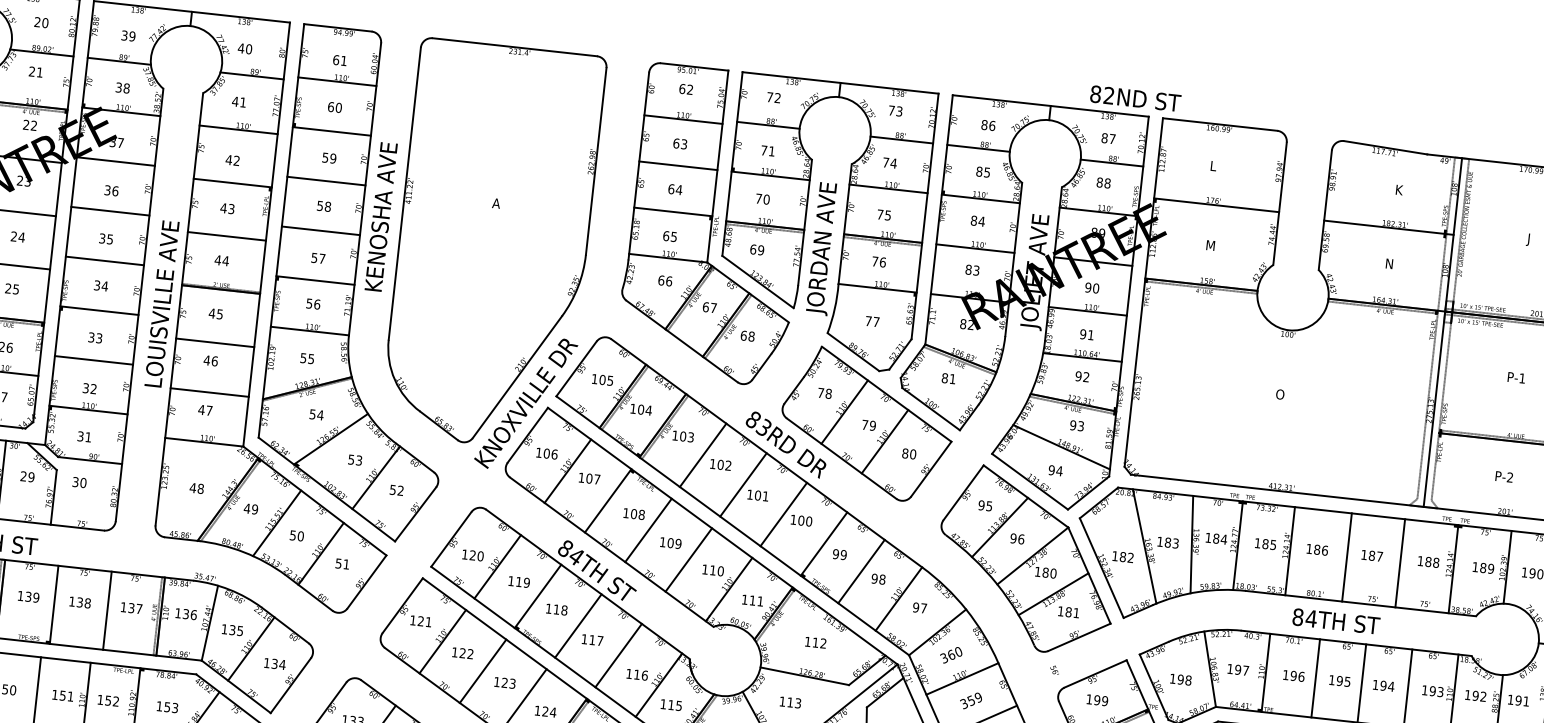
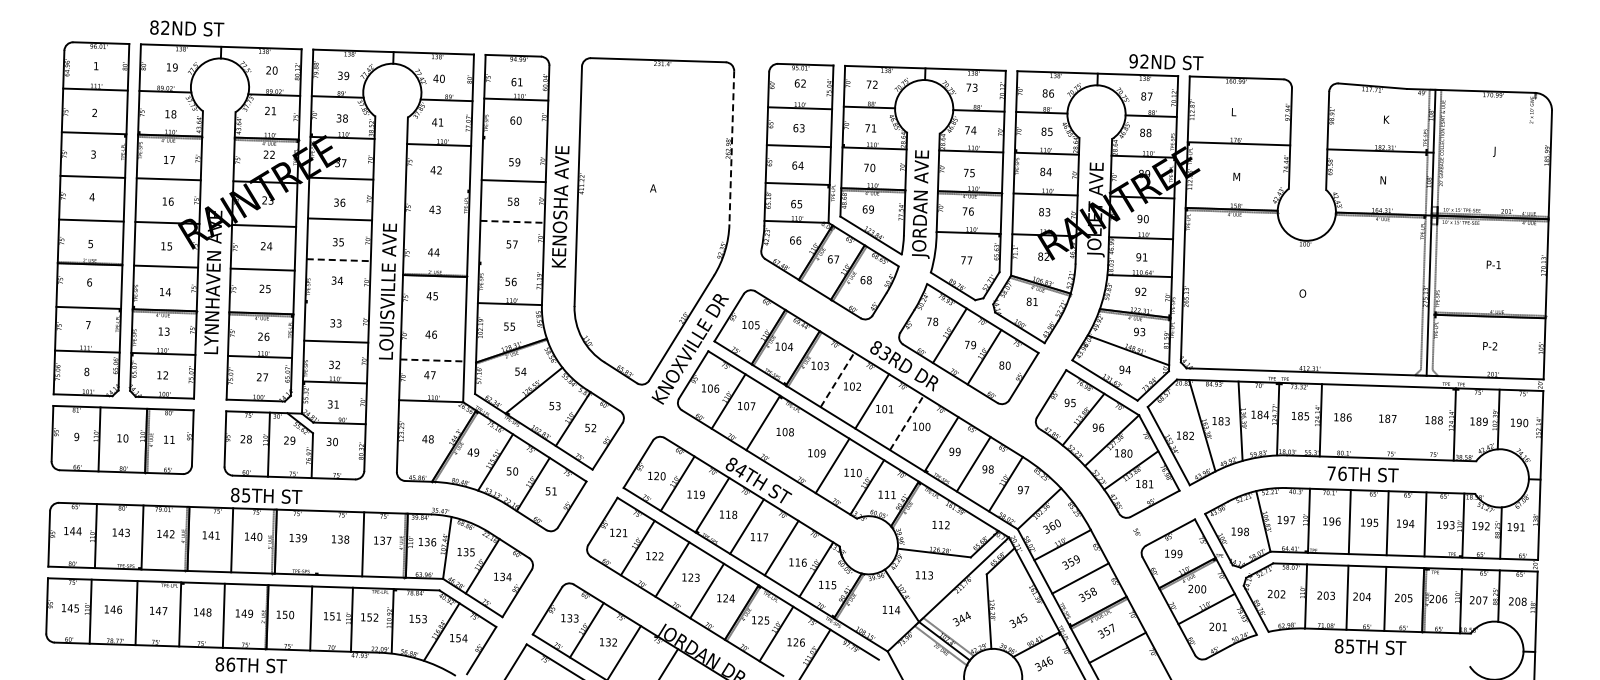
text: (1095, 94) -> (1133, 61), 82ND -> 92ND
line: (332, 131) -> (515, 140), removed
line: (595, 160) -> (731, 147), solid -> dashed
line: (232, 182) -> (437, 188), removed
line: (321, 230) -> (512, 221), solid -> dashed
line: (227, 236) -> (436, 232), removed
line: (105, 261) -> (339, 260), solid -> dashed
line: (315, 280) -> (511, 262), removed
line: (99, 310) -> (337, 300), removed
line: (215, 342) -> (433, 319), removed
line: (209, 392) -> (432, 360), solid -> dashed
line: (703, 454) -> (837, 379), solid -> dashed
line: (784, 514) -> (907, 422), solid -> dashed
line: (647, 530) -> (797, 444), removed
line: (1347, 557) -> (1367, 421), removed
line: (1400, 562) -> (1411, 422), removed
line: (54, 604) -> (319, 542), removed
text: (1304, 617) -> (1336, 473), 84TH -> 76TH

